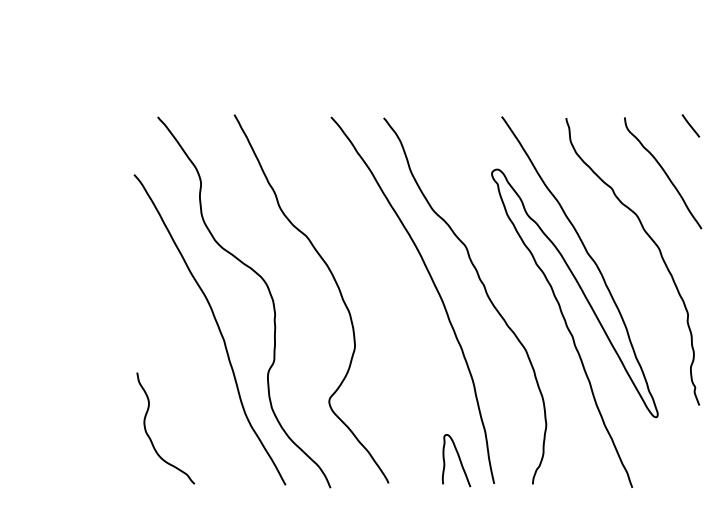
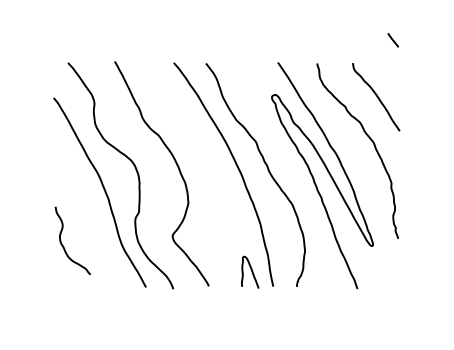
line: (691, 126) -> (393, 40), moved
curve: (151, 437) -> (64, 246), moved

